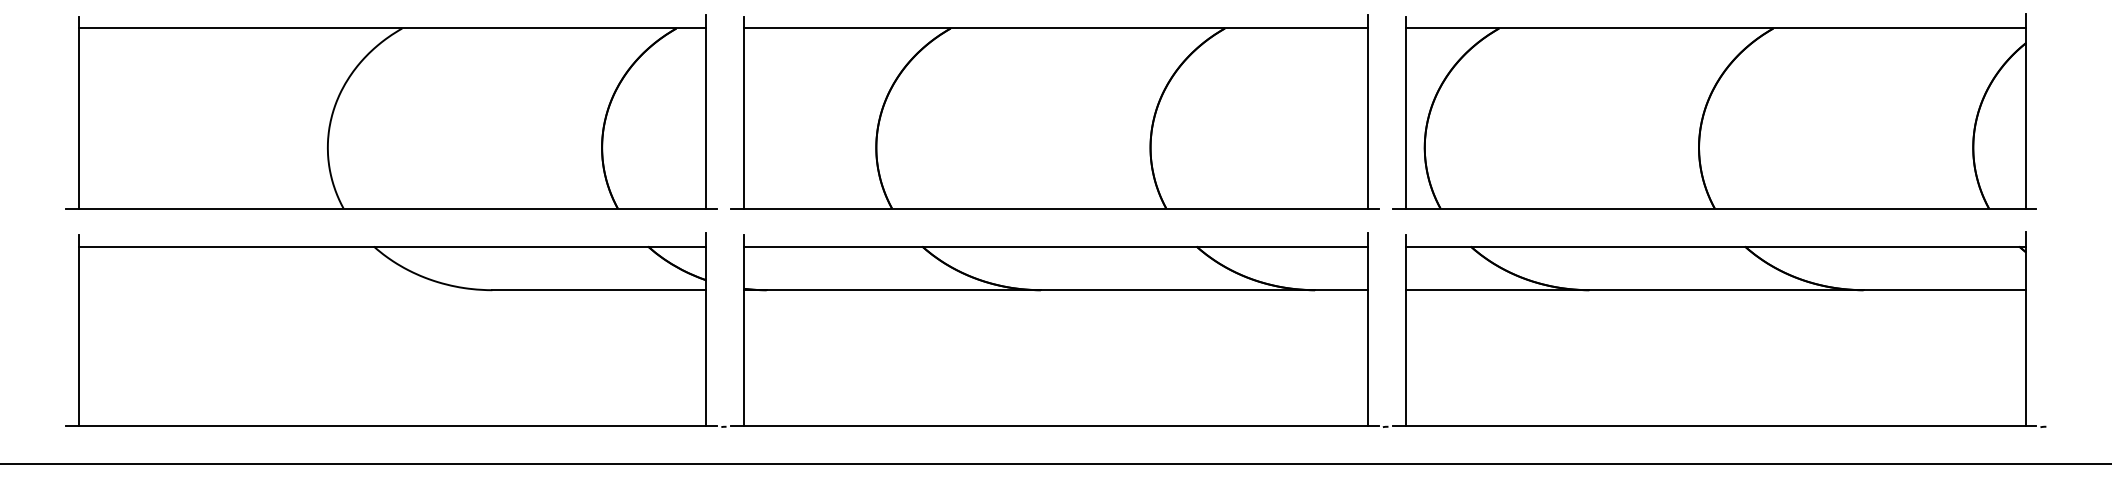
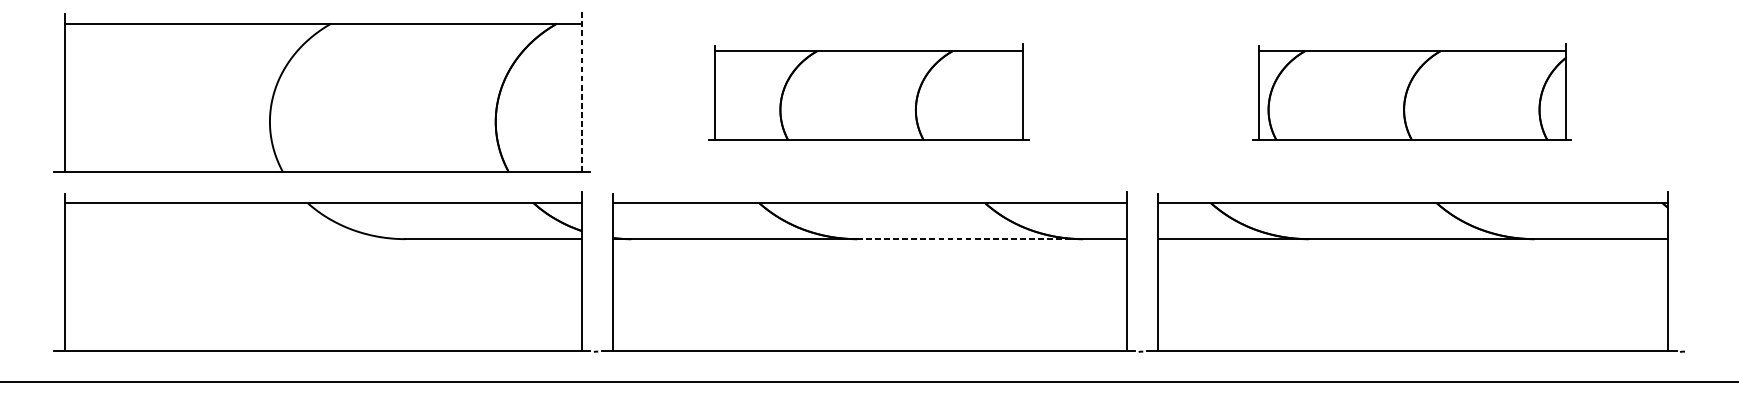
line: (706, 111) -> (581, 92), solid -> dashed
part: (1054, 111) -> (868, 92), size x0.6
part: (1714, 111) -> (1411, 92), size x0.6
line: (1178, 290) -> (970, 239), solid -> dashed

